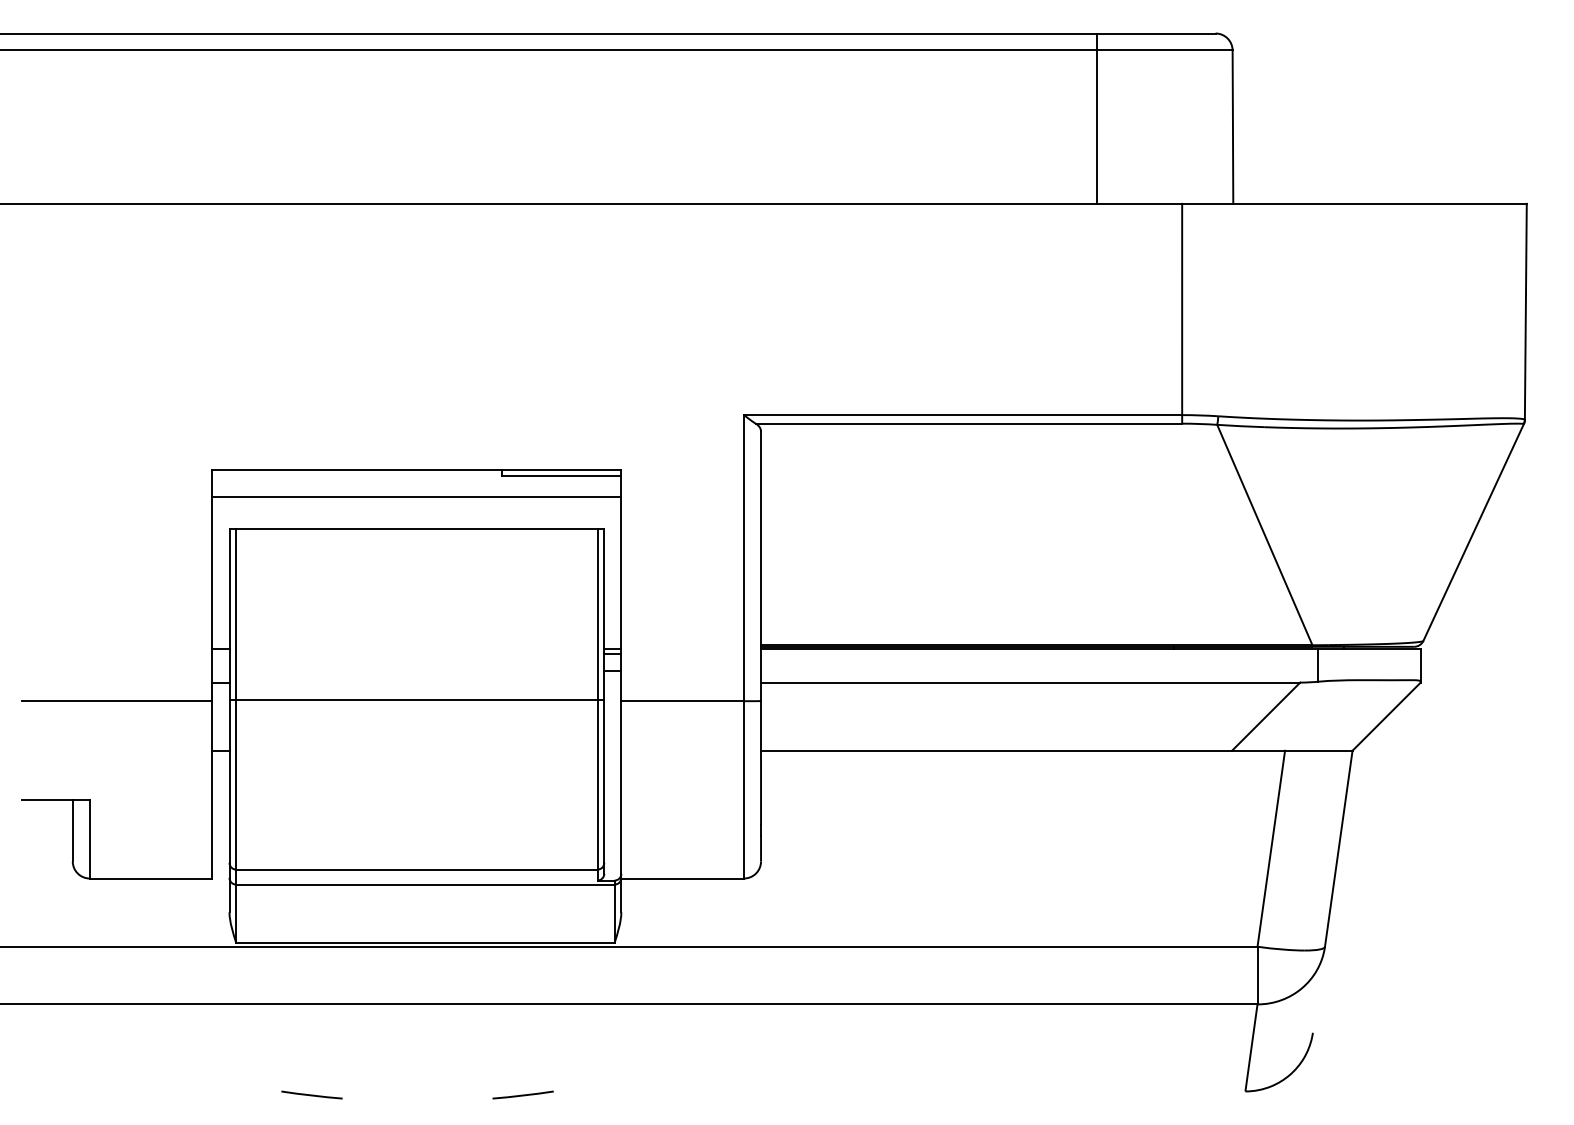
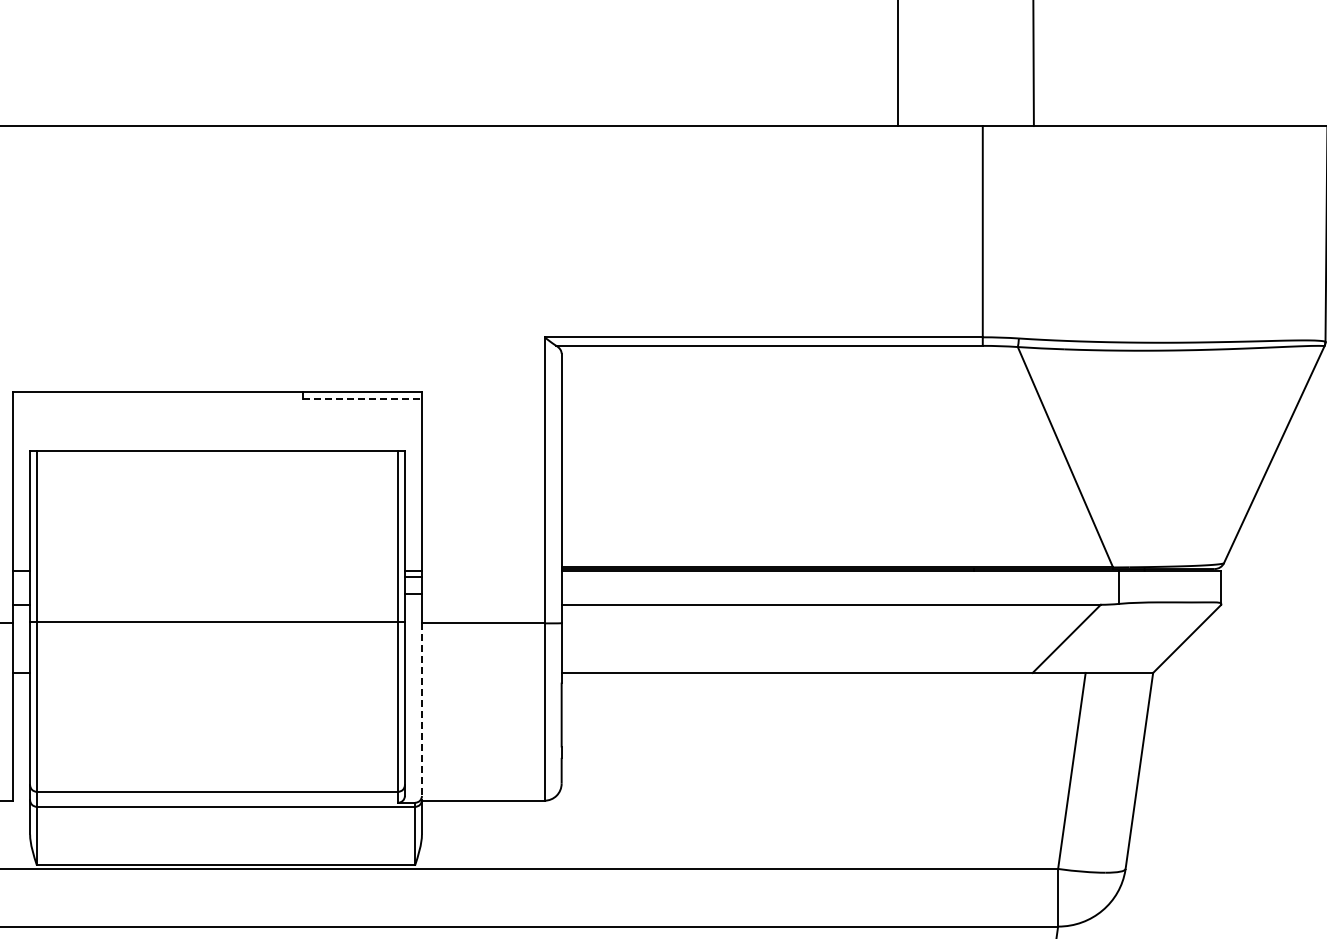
line: (561, 476) -> (362, 398), solid -> dashed
line: (416, 496) -> (217, 418), removed
line: (621, 789) -> (422, 711), solid -> dashed

